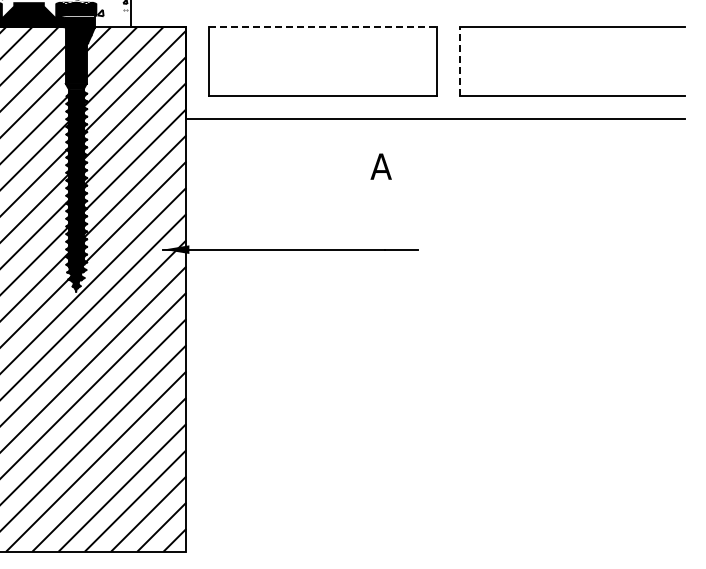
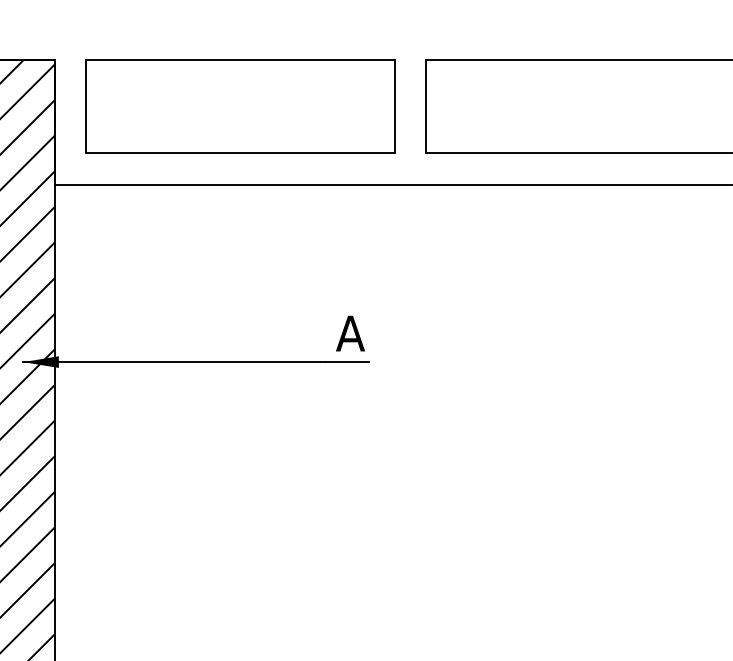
line: (323, 27) -> (240, 60), dashed -> solid
line: (459, 61) -> (425, 106), dashed -> solid
text: (380, 166) -> (349, 333), moved

